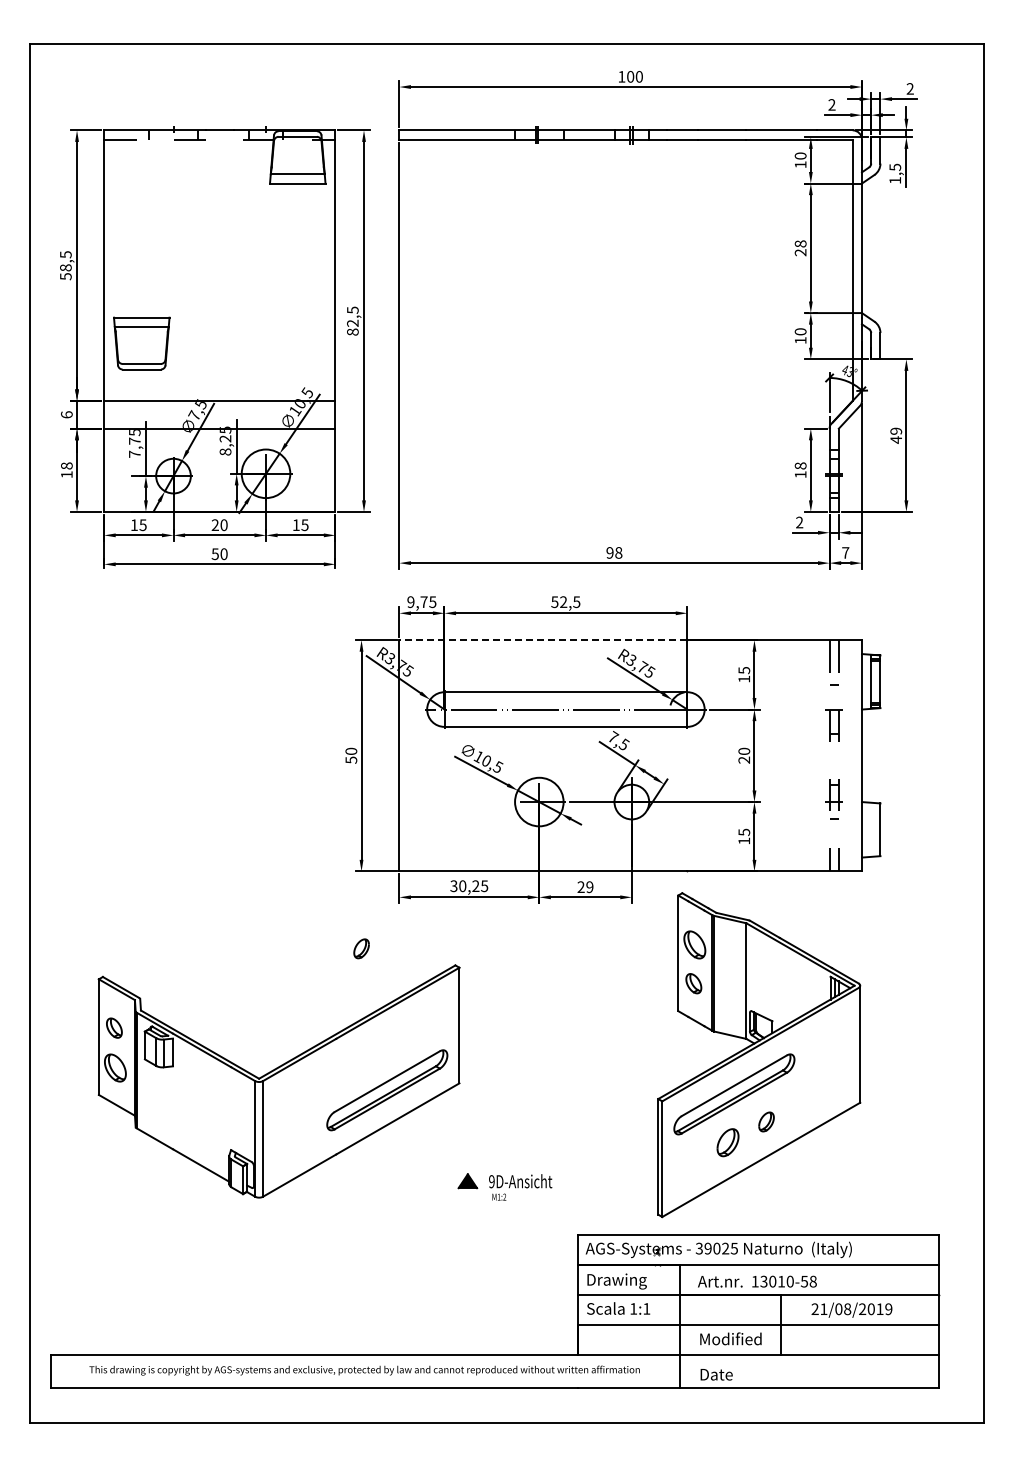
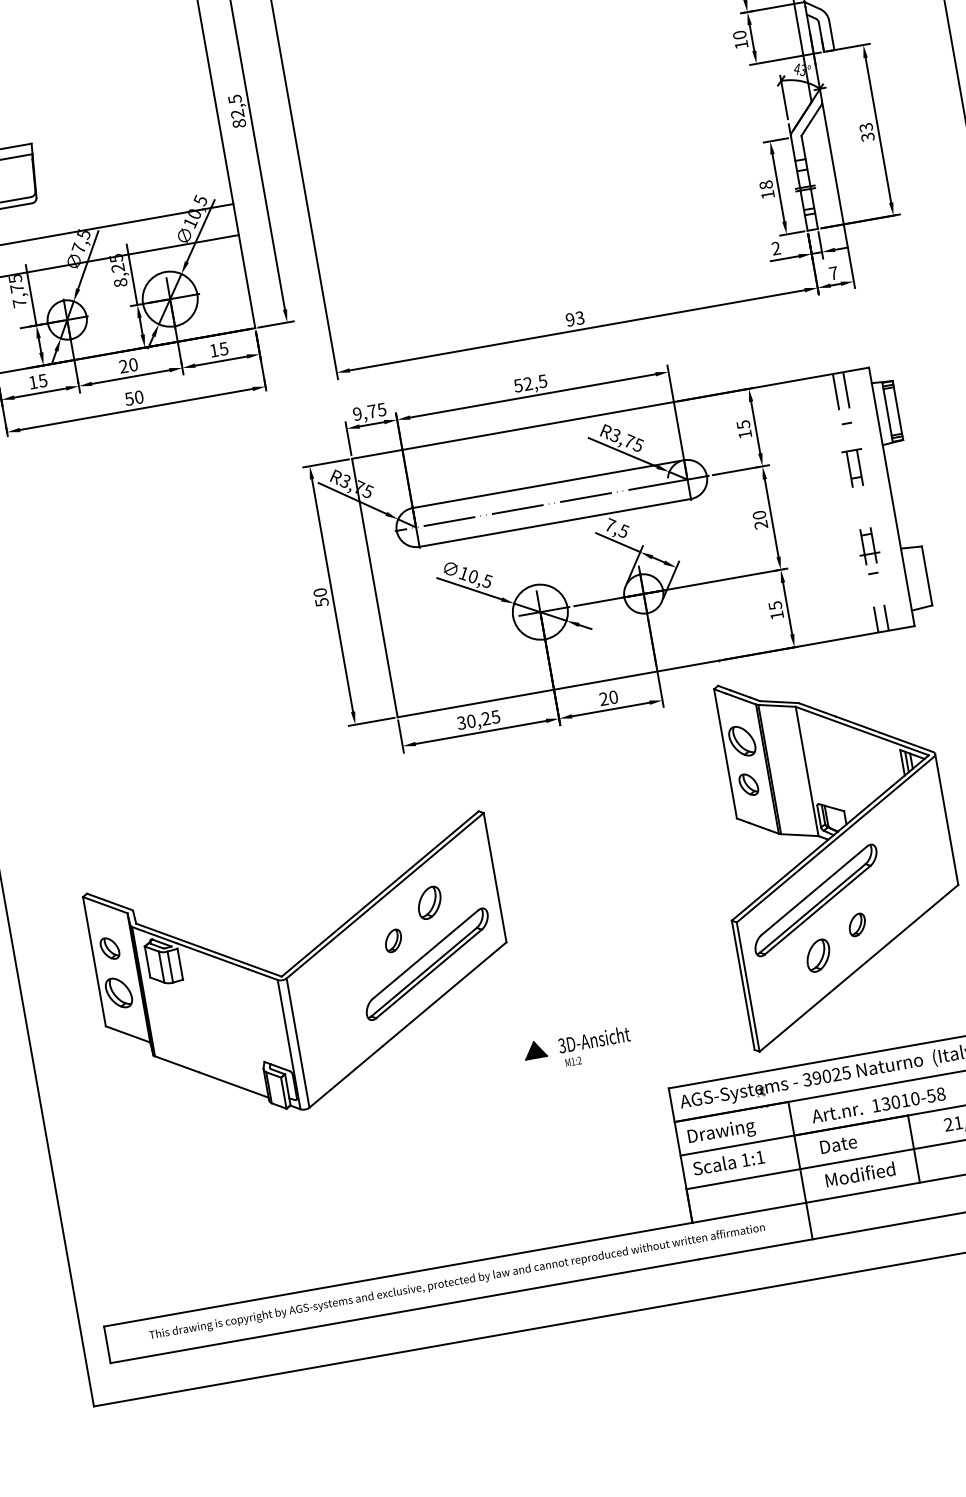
text: (896, 435) -> (867, 132), 49 -> 33
text: (618, 552) -> (579, 317), 98 -> 93
line: (543, 640) -> (513, 430), dashed -> solid
text: (589, 887) -> (613, 697), 29 -> 20
part: (361, 948) -> (393, 940), moved
part: (398, 1036) -> (429, 901), added
text: (491, 1181) -> (561, 1045), 9D-Ansicht -> 3D-Ansicht
text: (716, 1374) -> (838, 1144), moved

